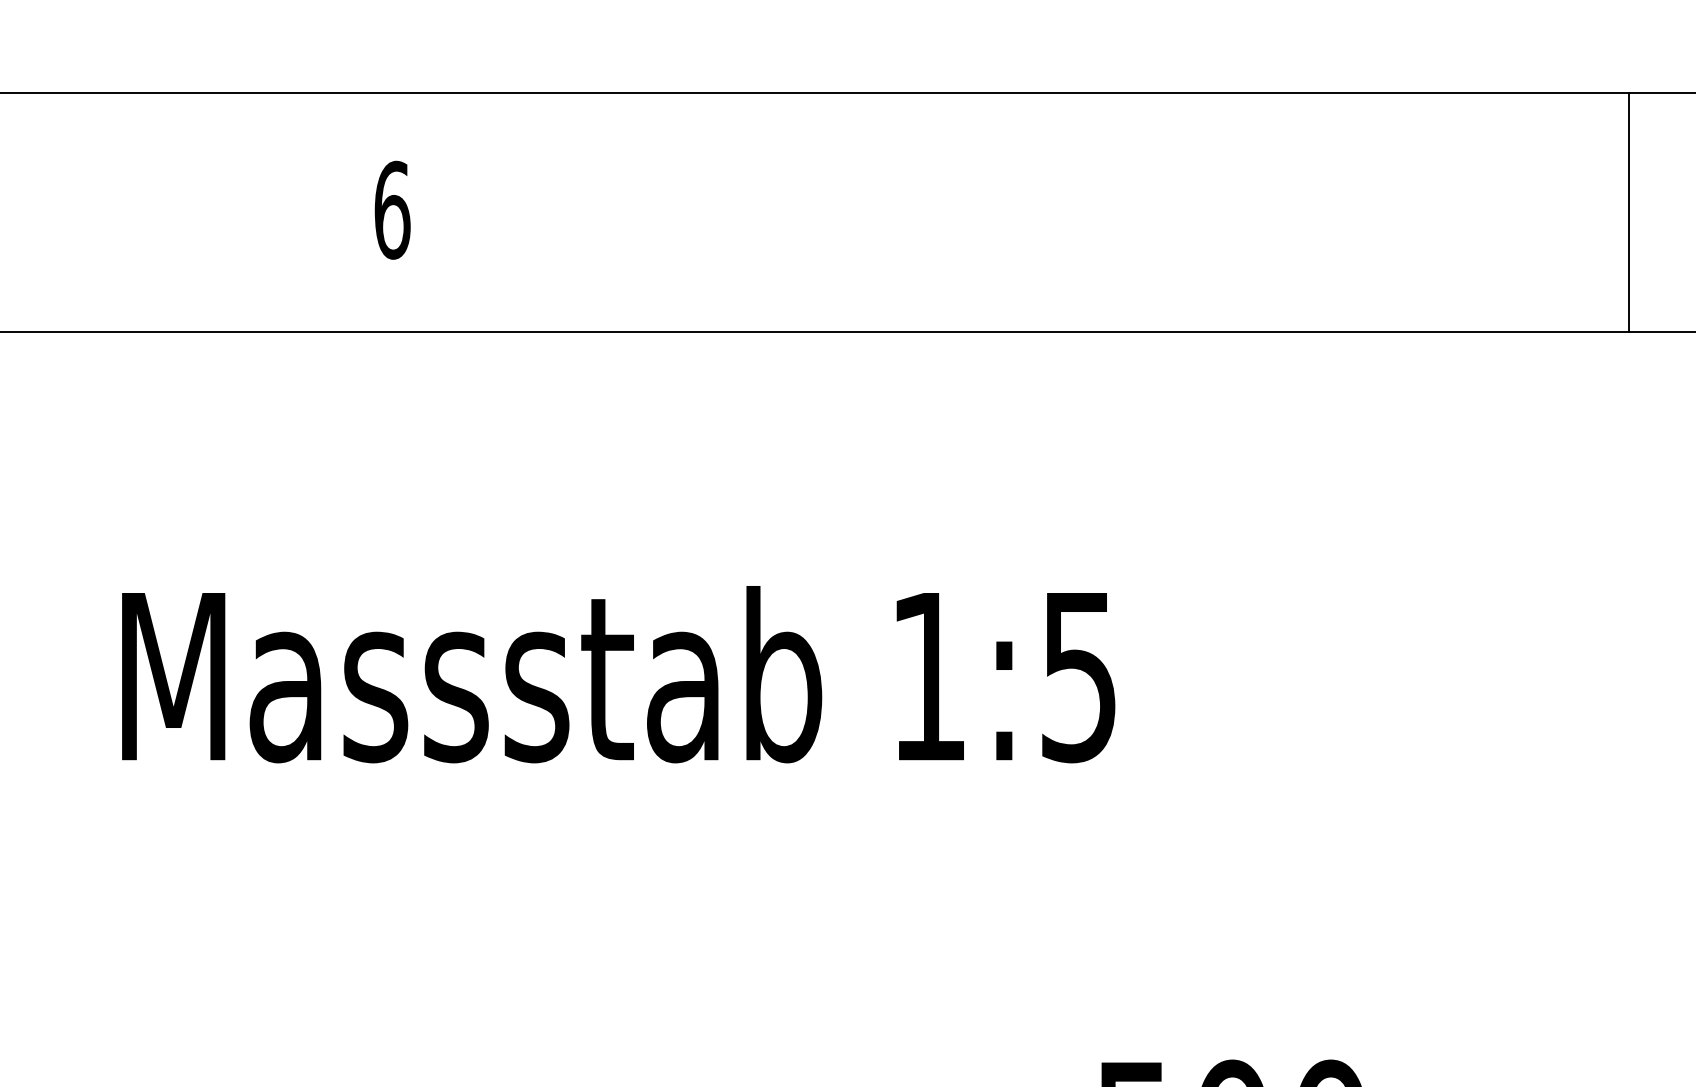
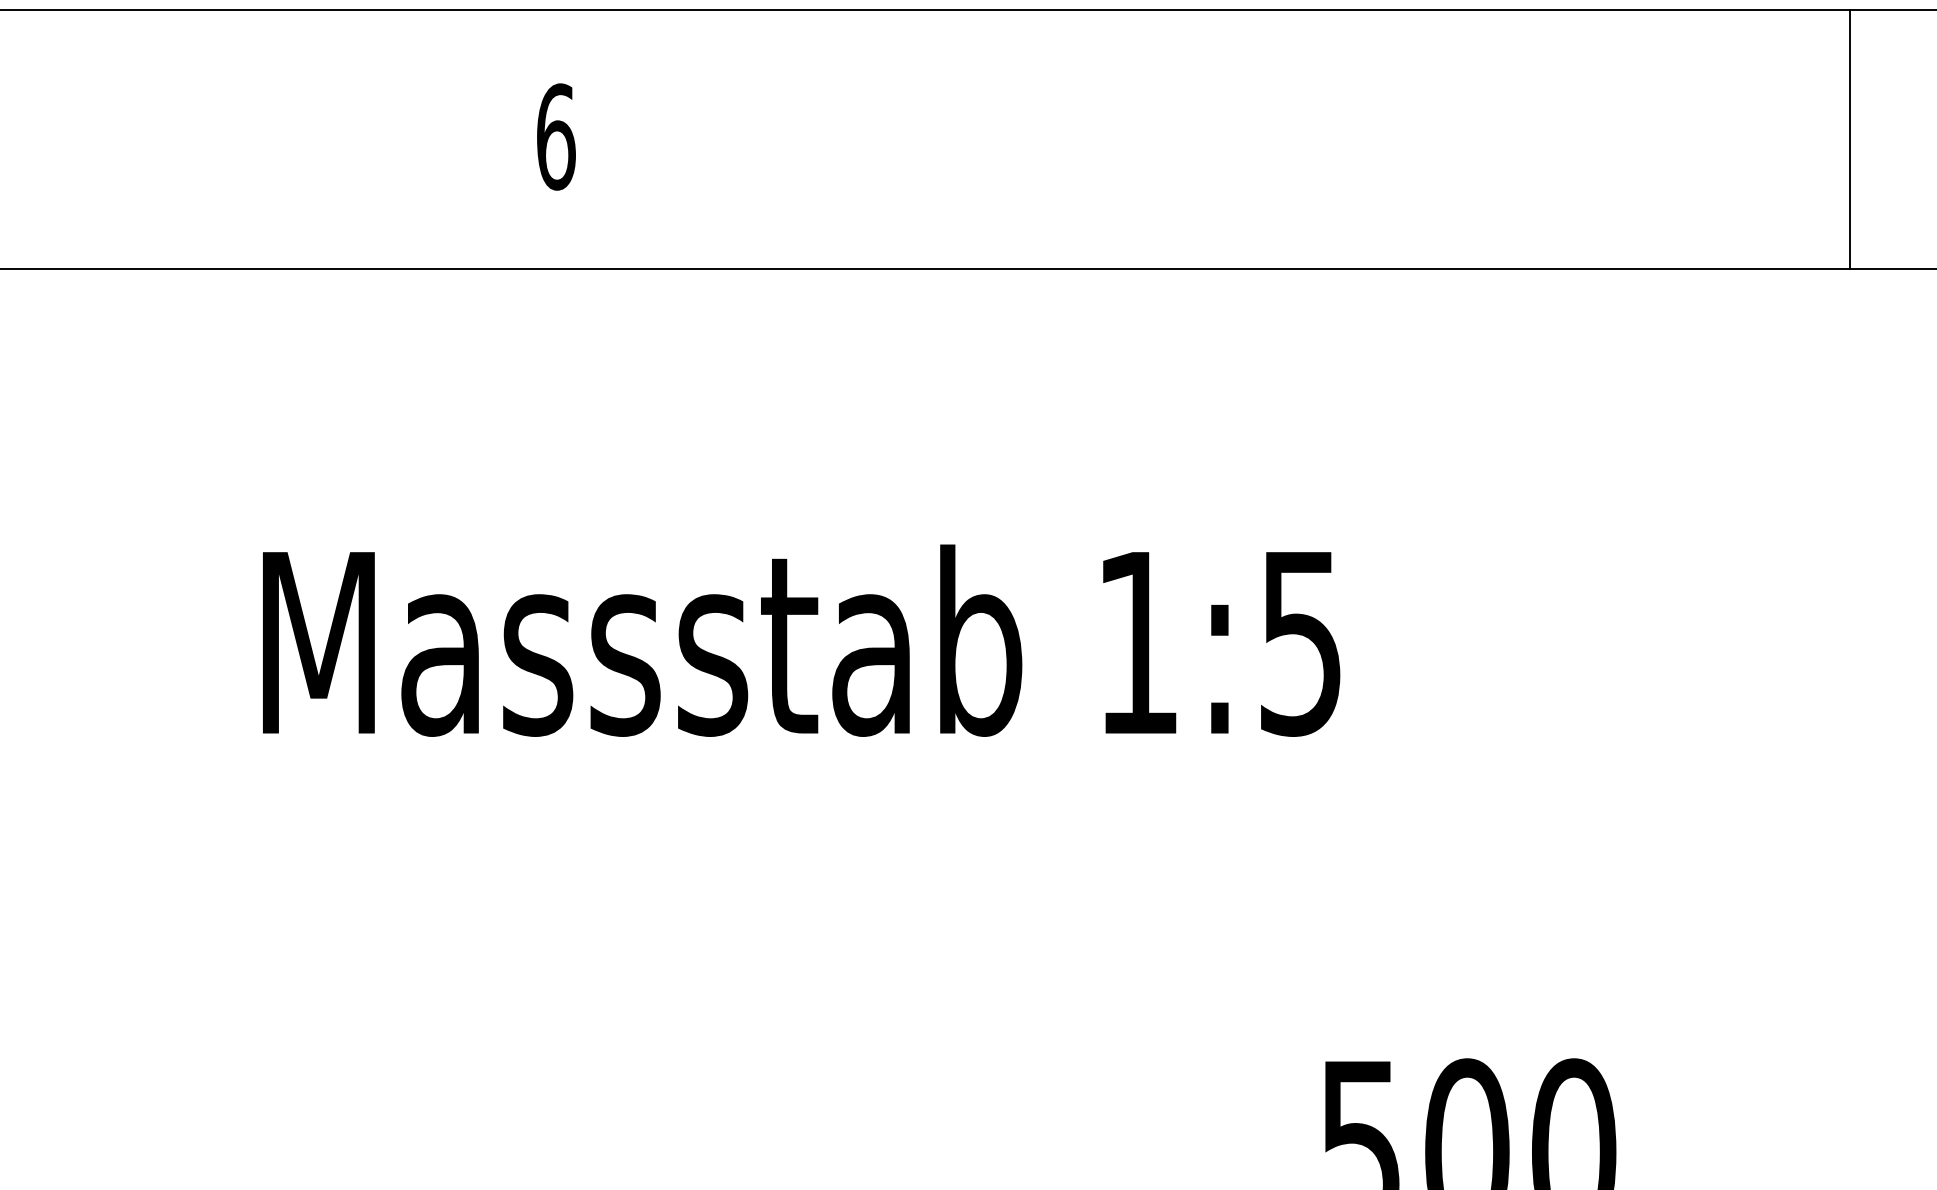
line: (1629, 211) -> (1849, 138), moved

